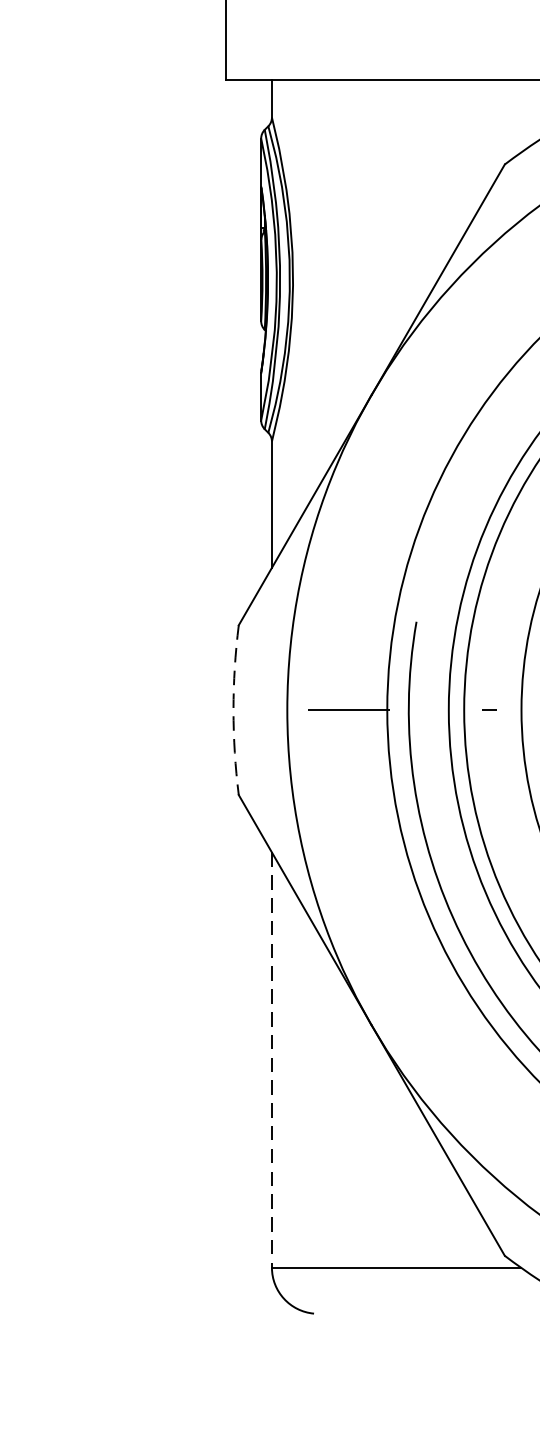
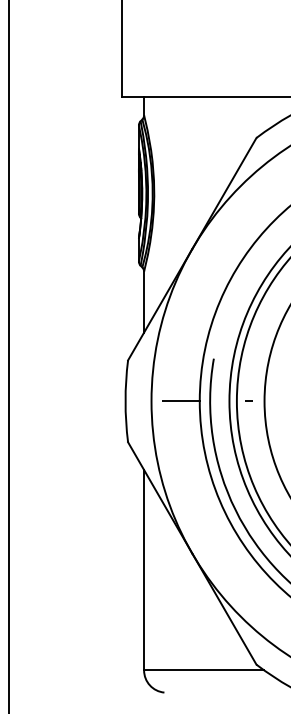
arc: (233, 710) -> (125, 401), dashed -> solid
line: (272, 1060) -> (144, 570), dashed -> solid

